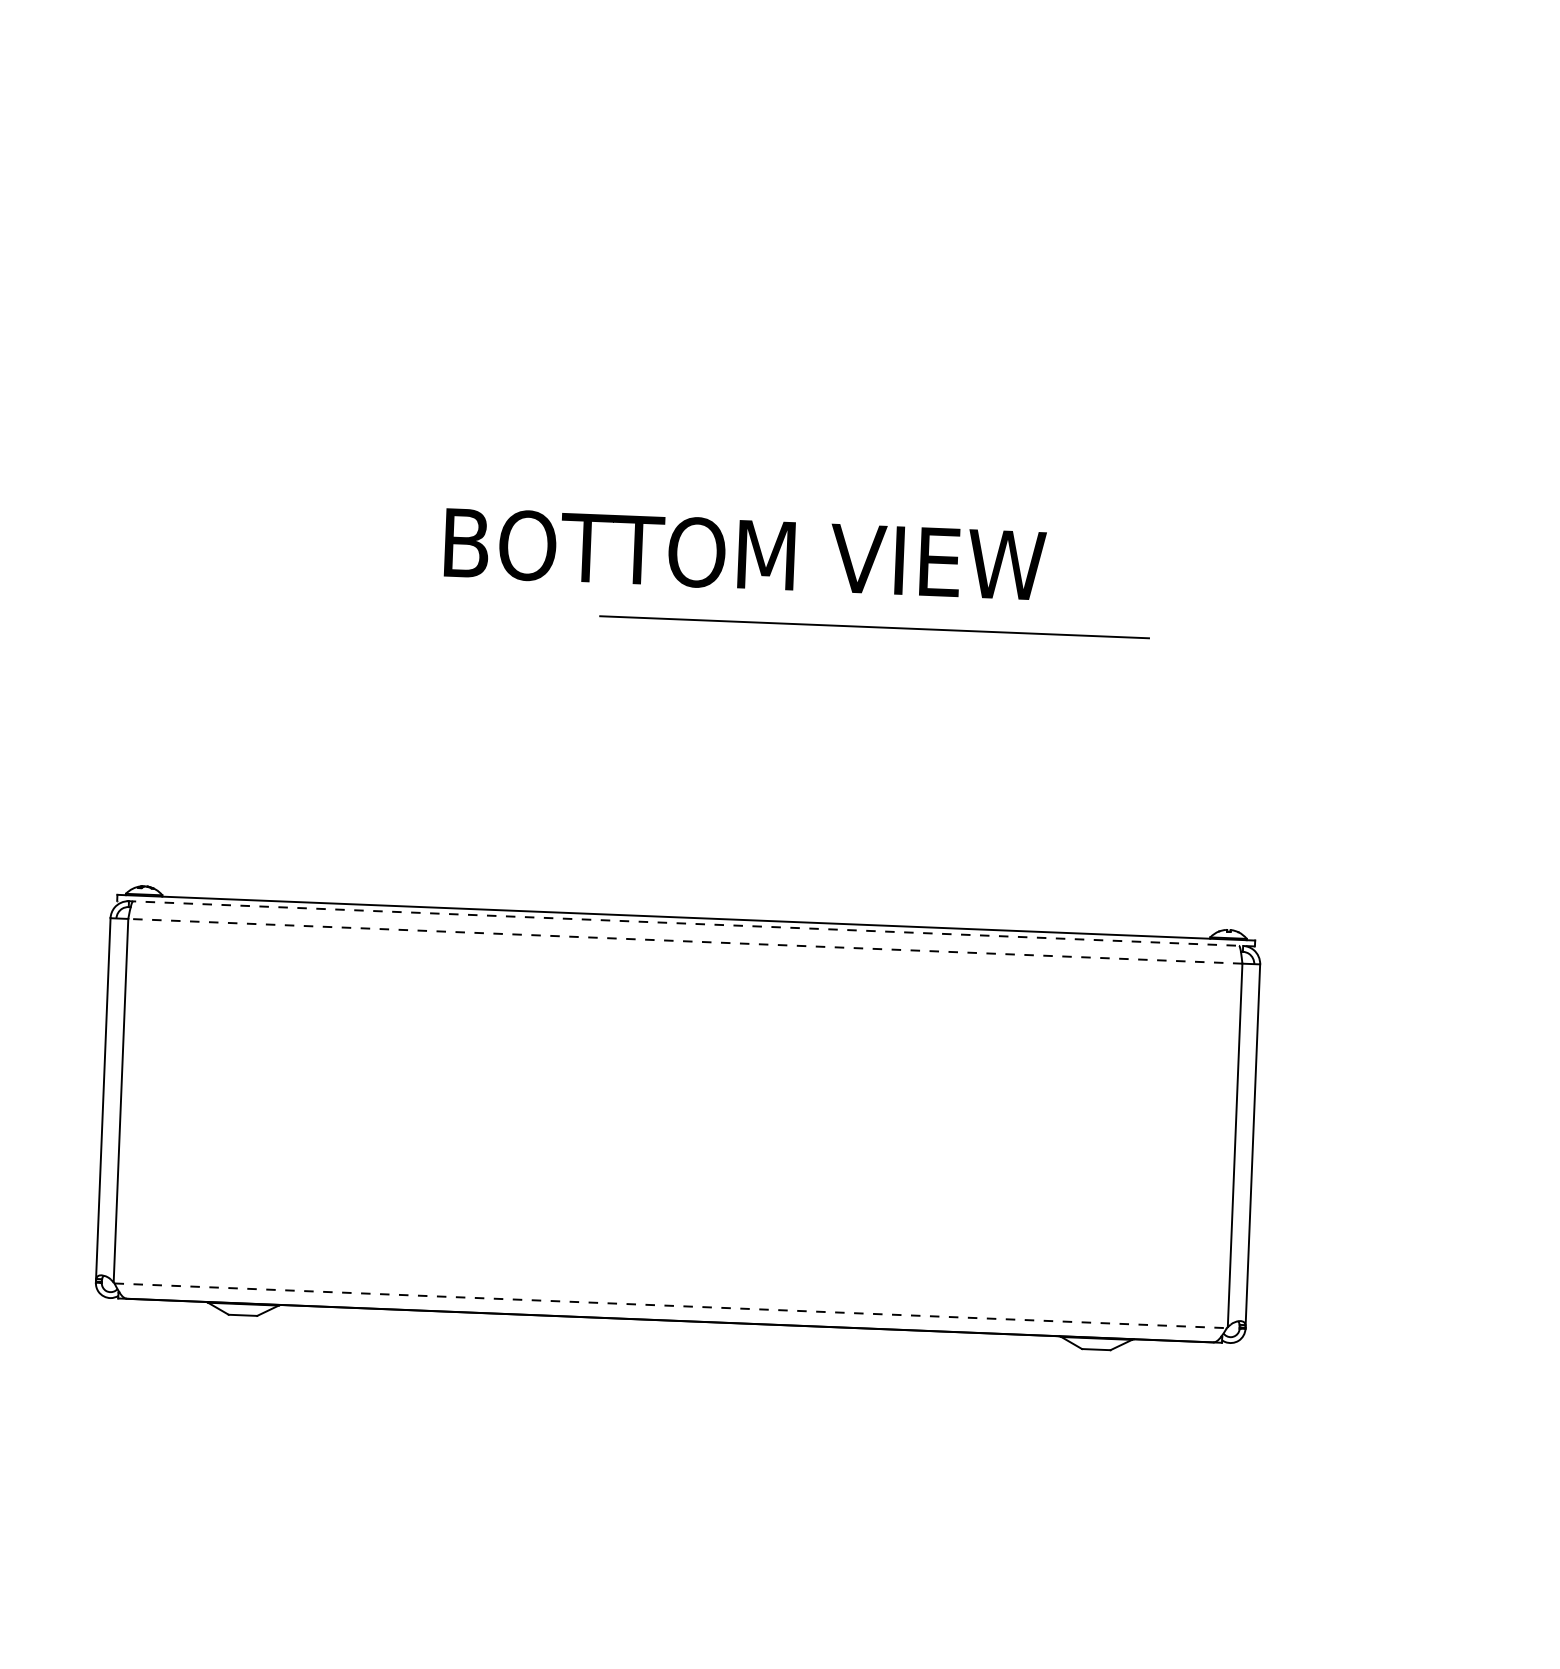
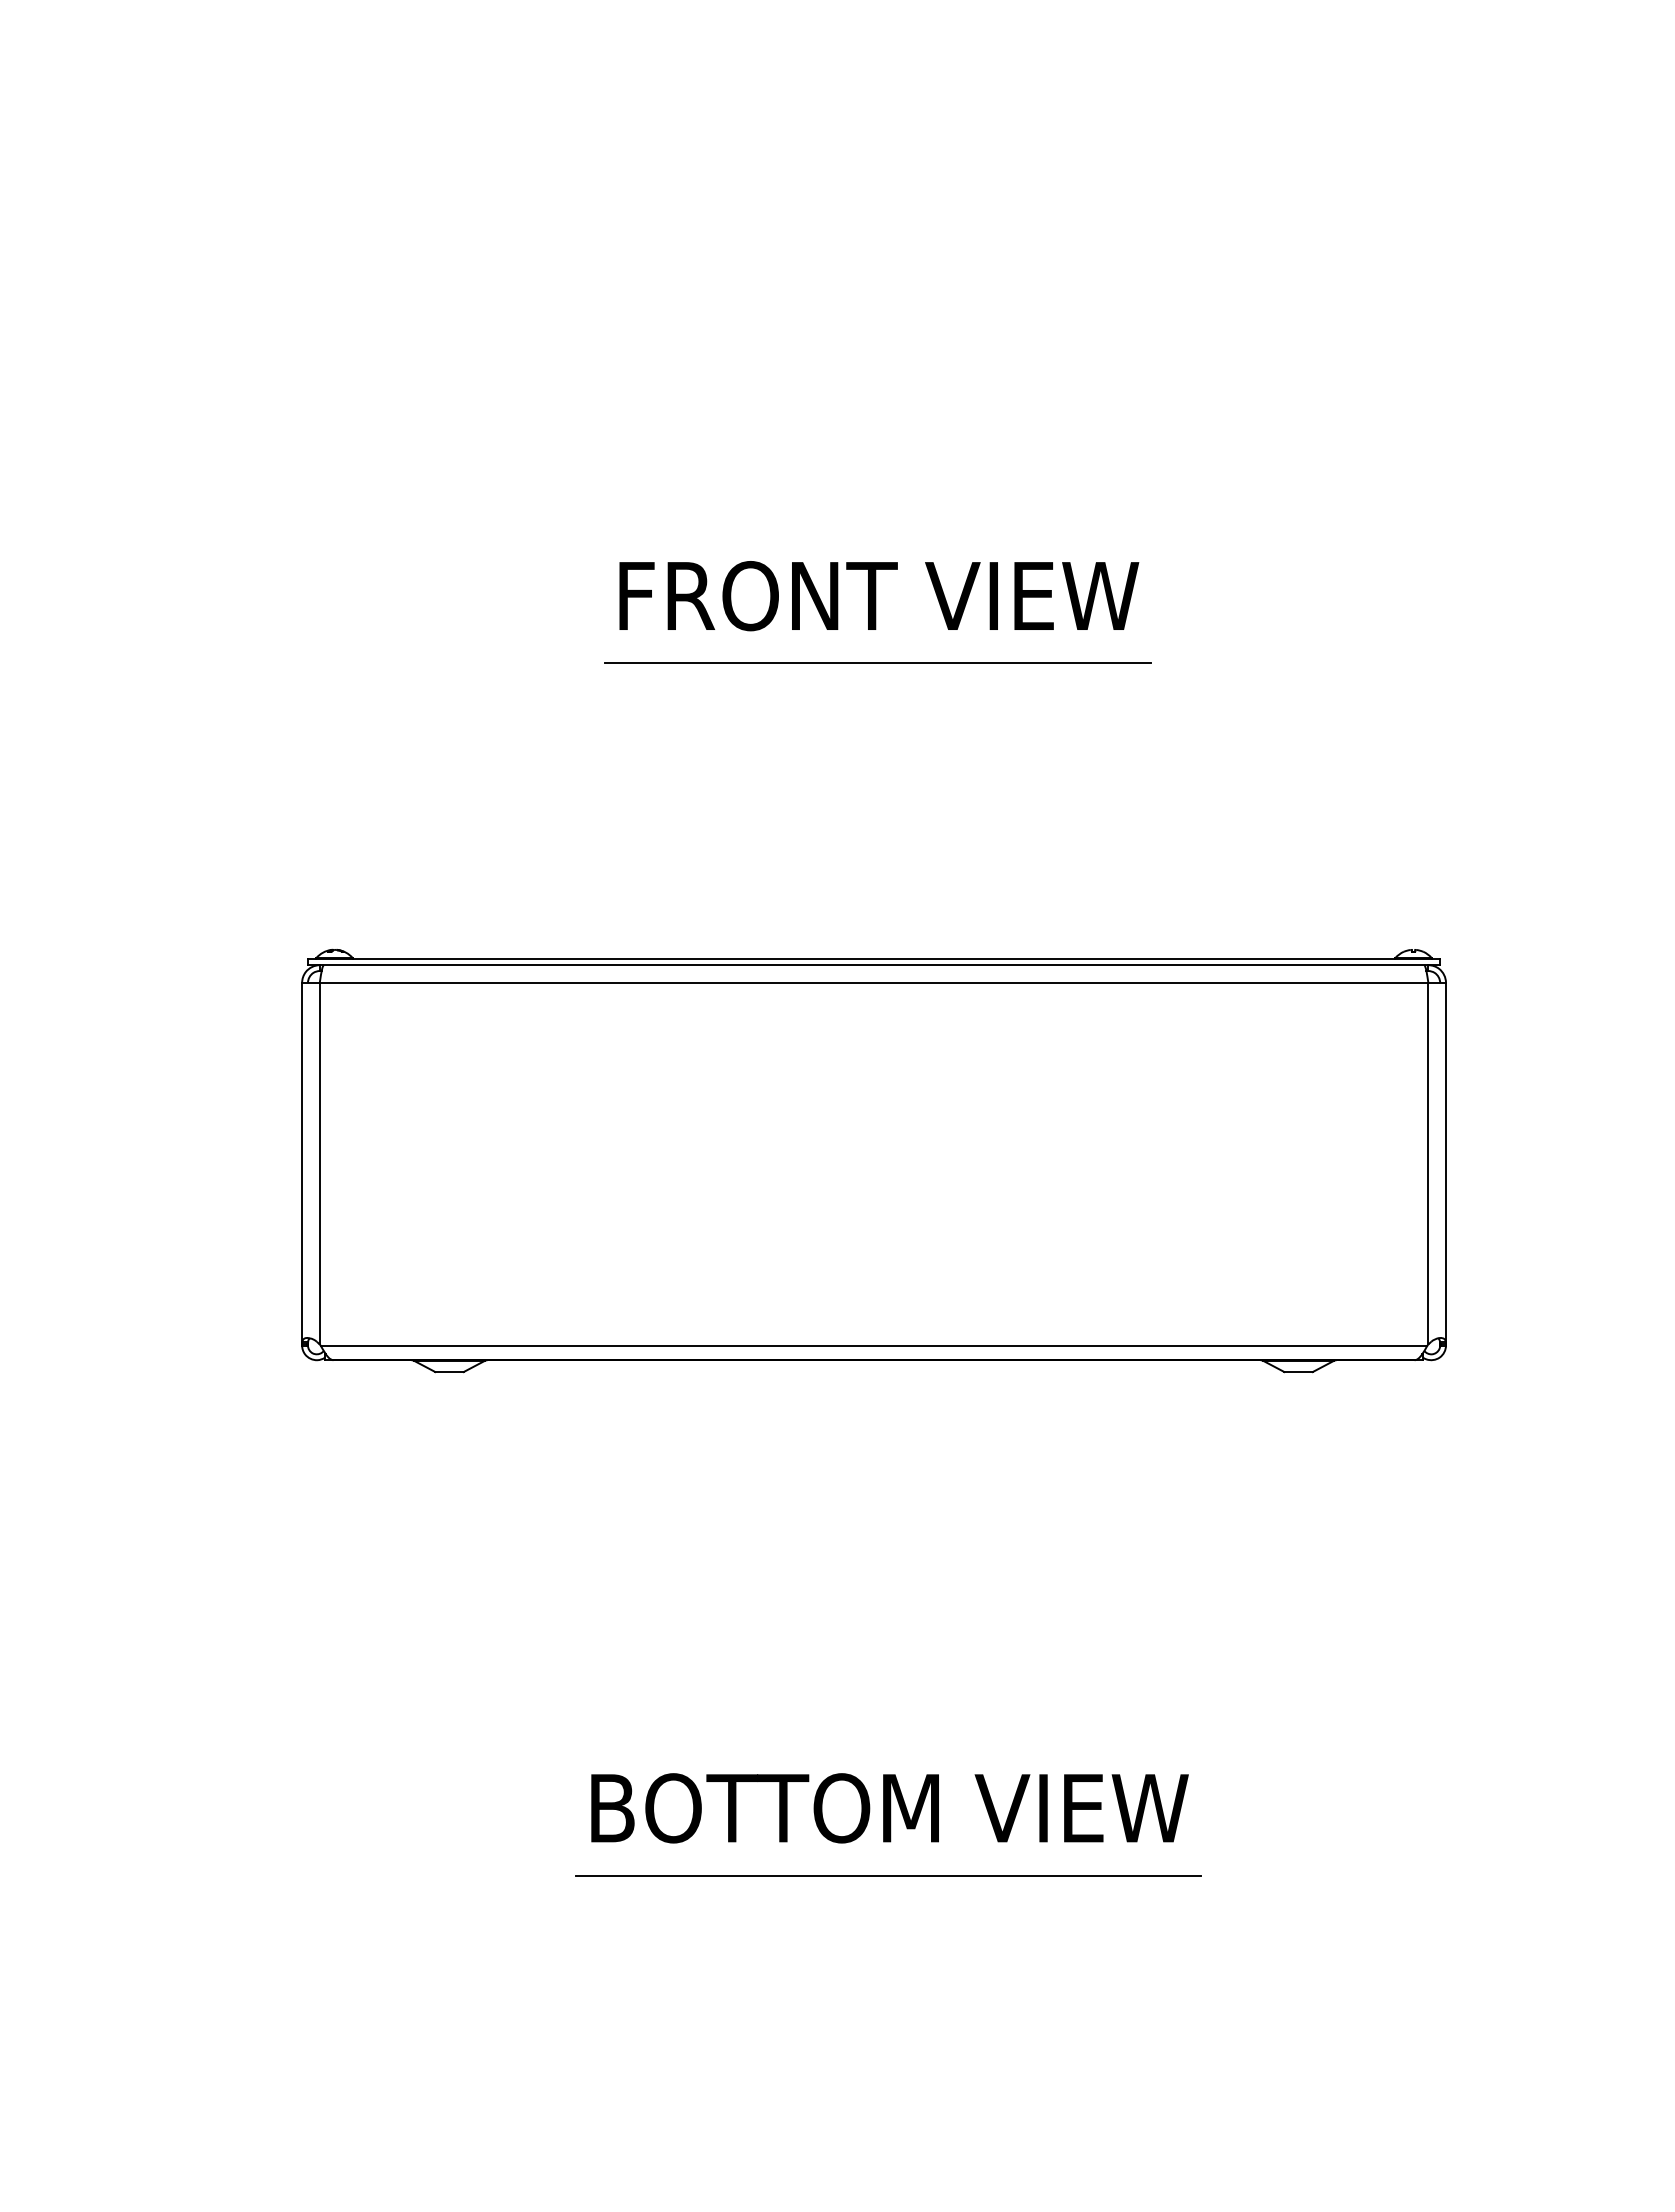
text: (748, 554) -> (921, 596), BOTTOM VIEW -> FRONT VIEW
line: (874, 626) -> (877, 662), moved
line: (685, 923) -> (873, 965), dashed -> solid
line: (684, 940) -> (873, 982), dashed -> solid
line: (671, 1305) -> (874, 1345), dashed -> solid

